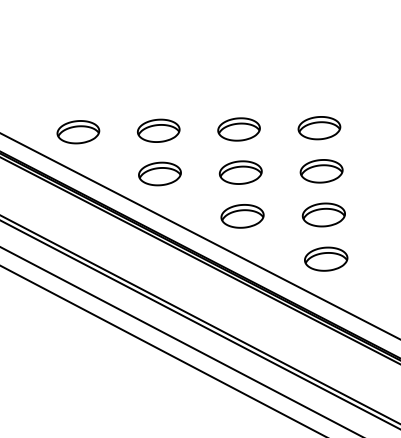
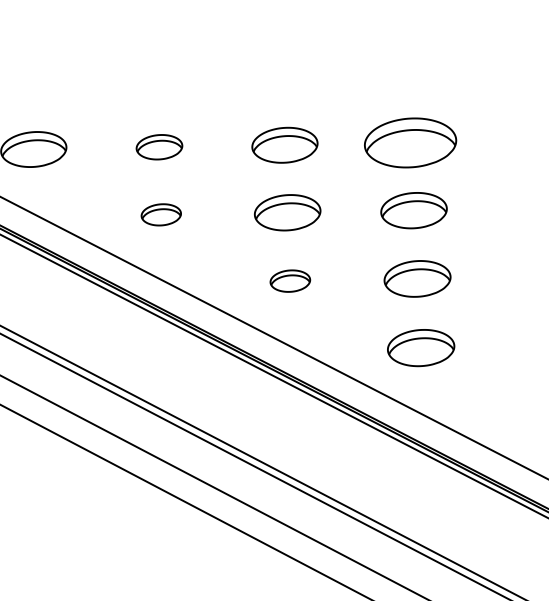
part: (319, 128) -> (410, 143), size x1.4
part: (158, 130) -> (159, 146), size x0.7
part: (159, 173) -> (160, 214), size x0.6
part: (242, 216) -> (290, 281), size x0.6

